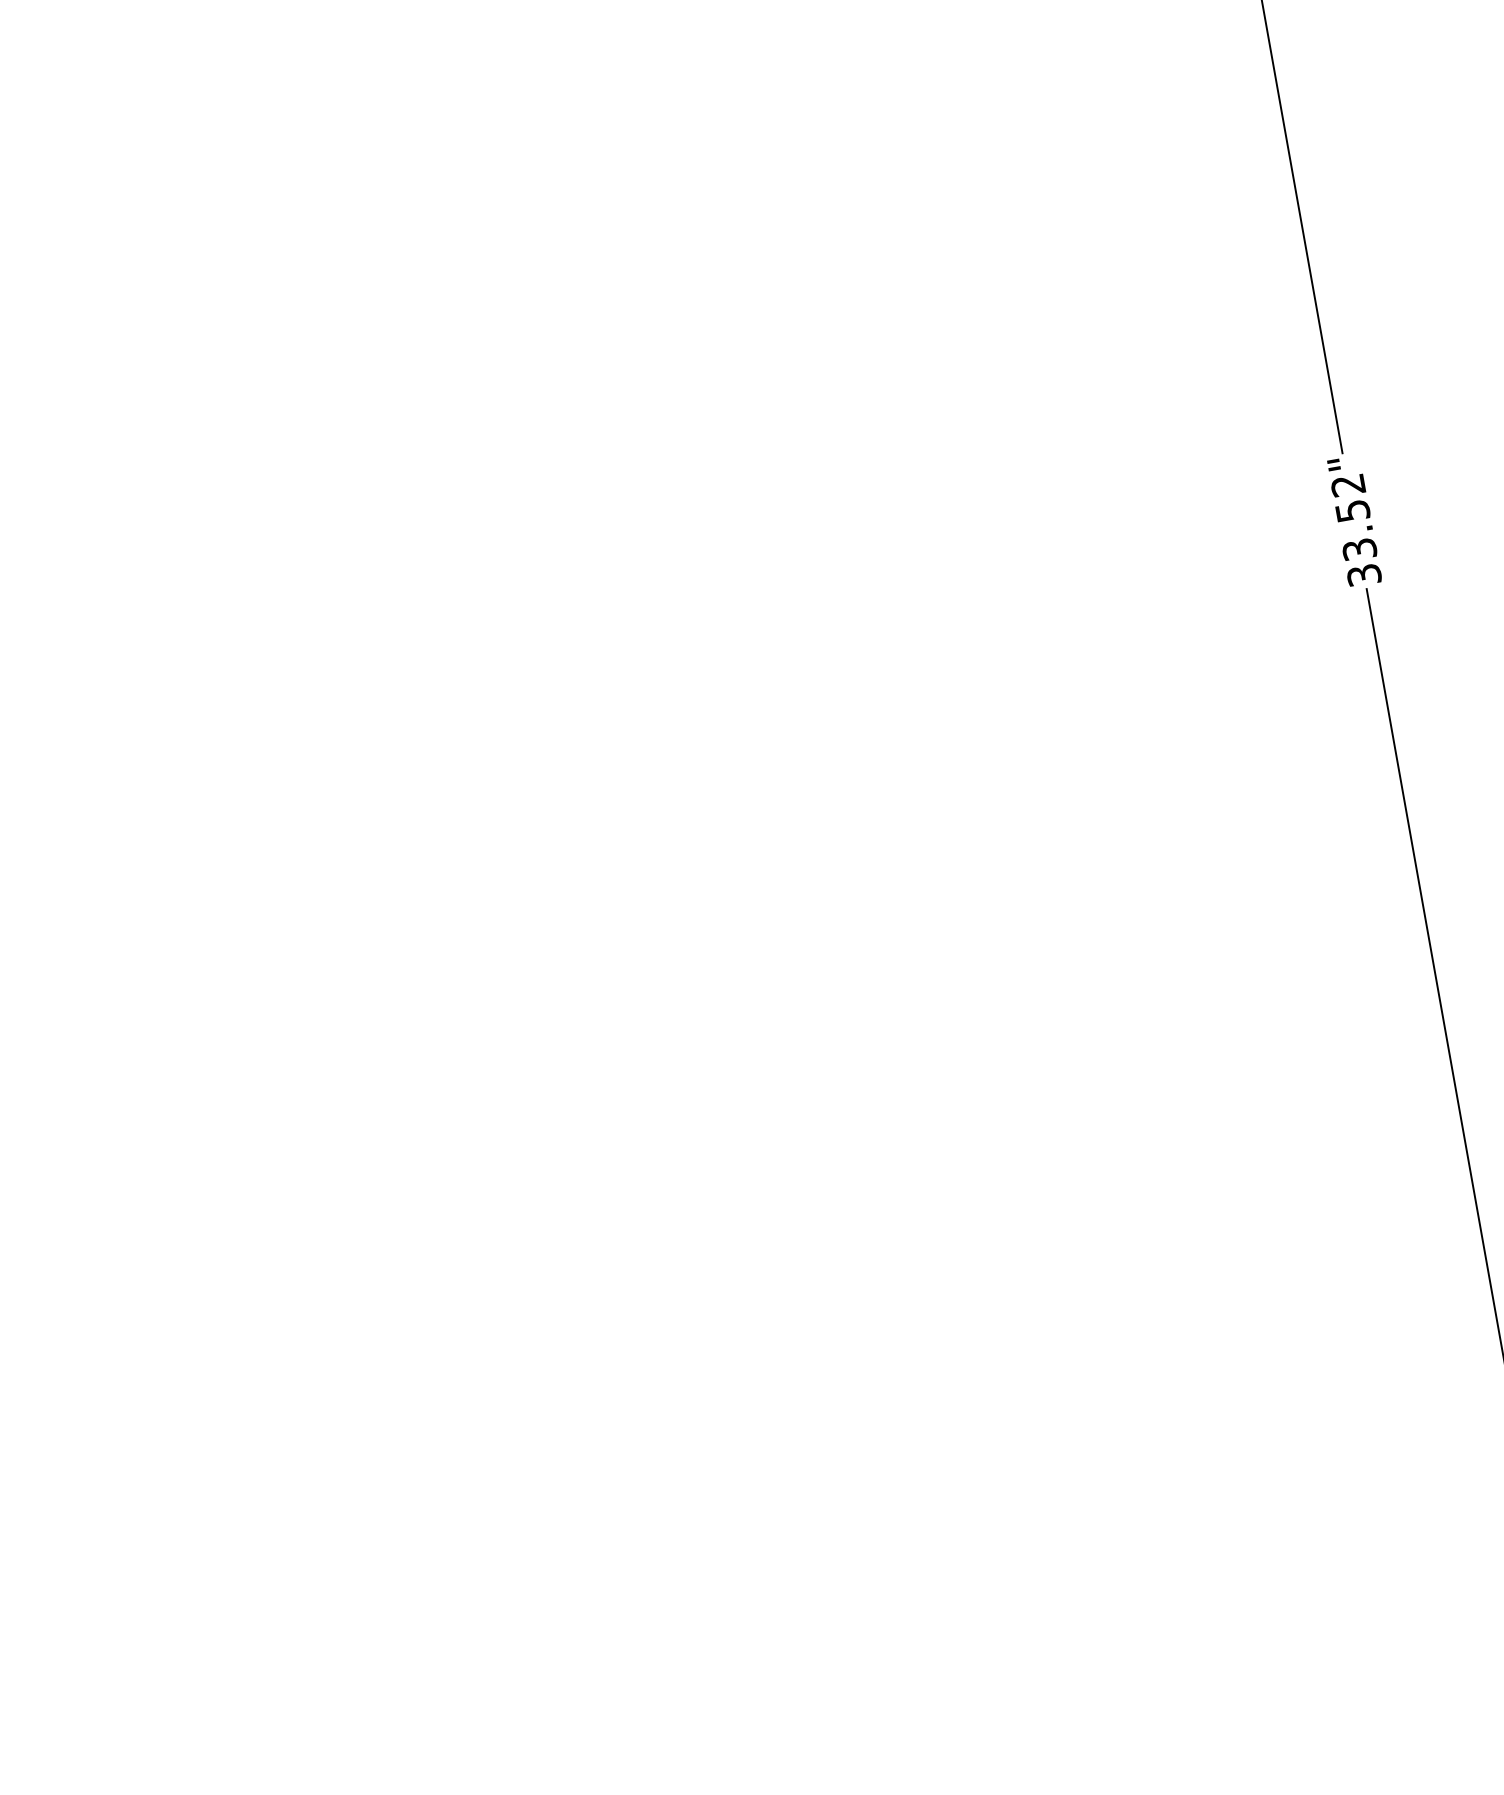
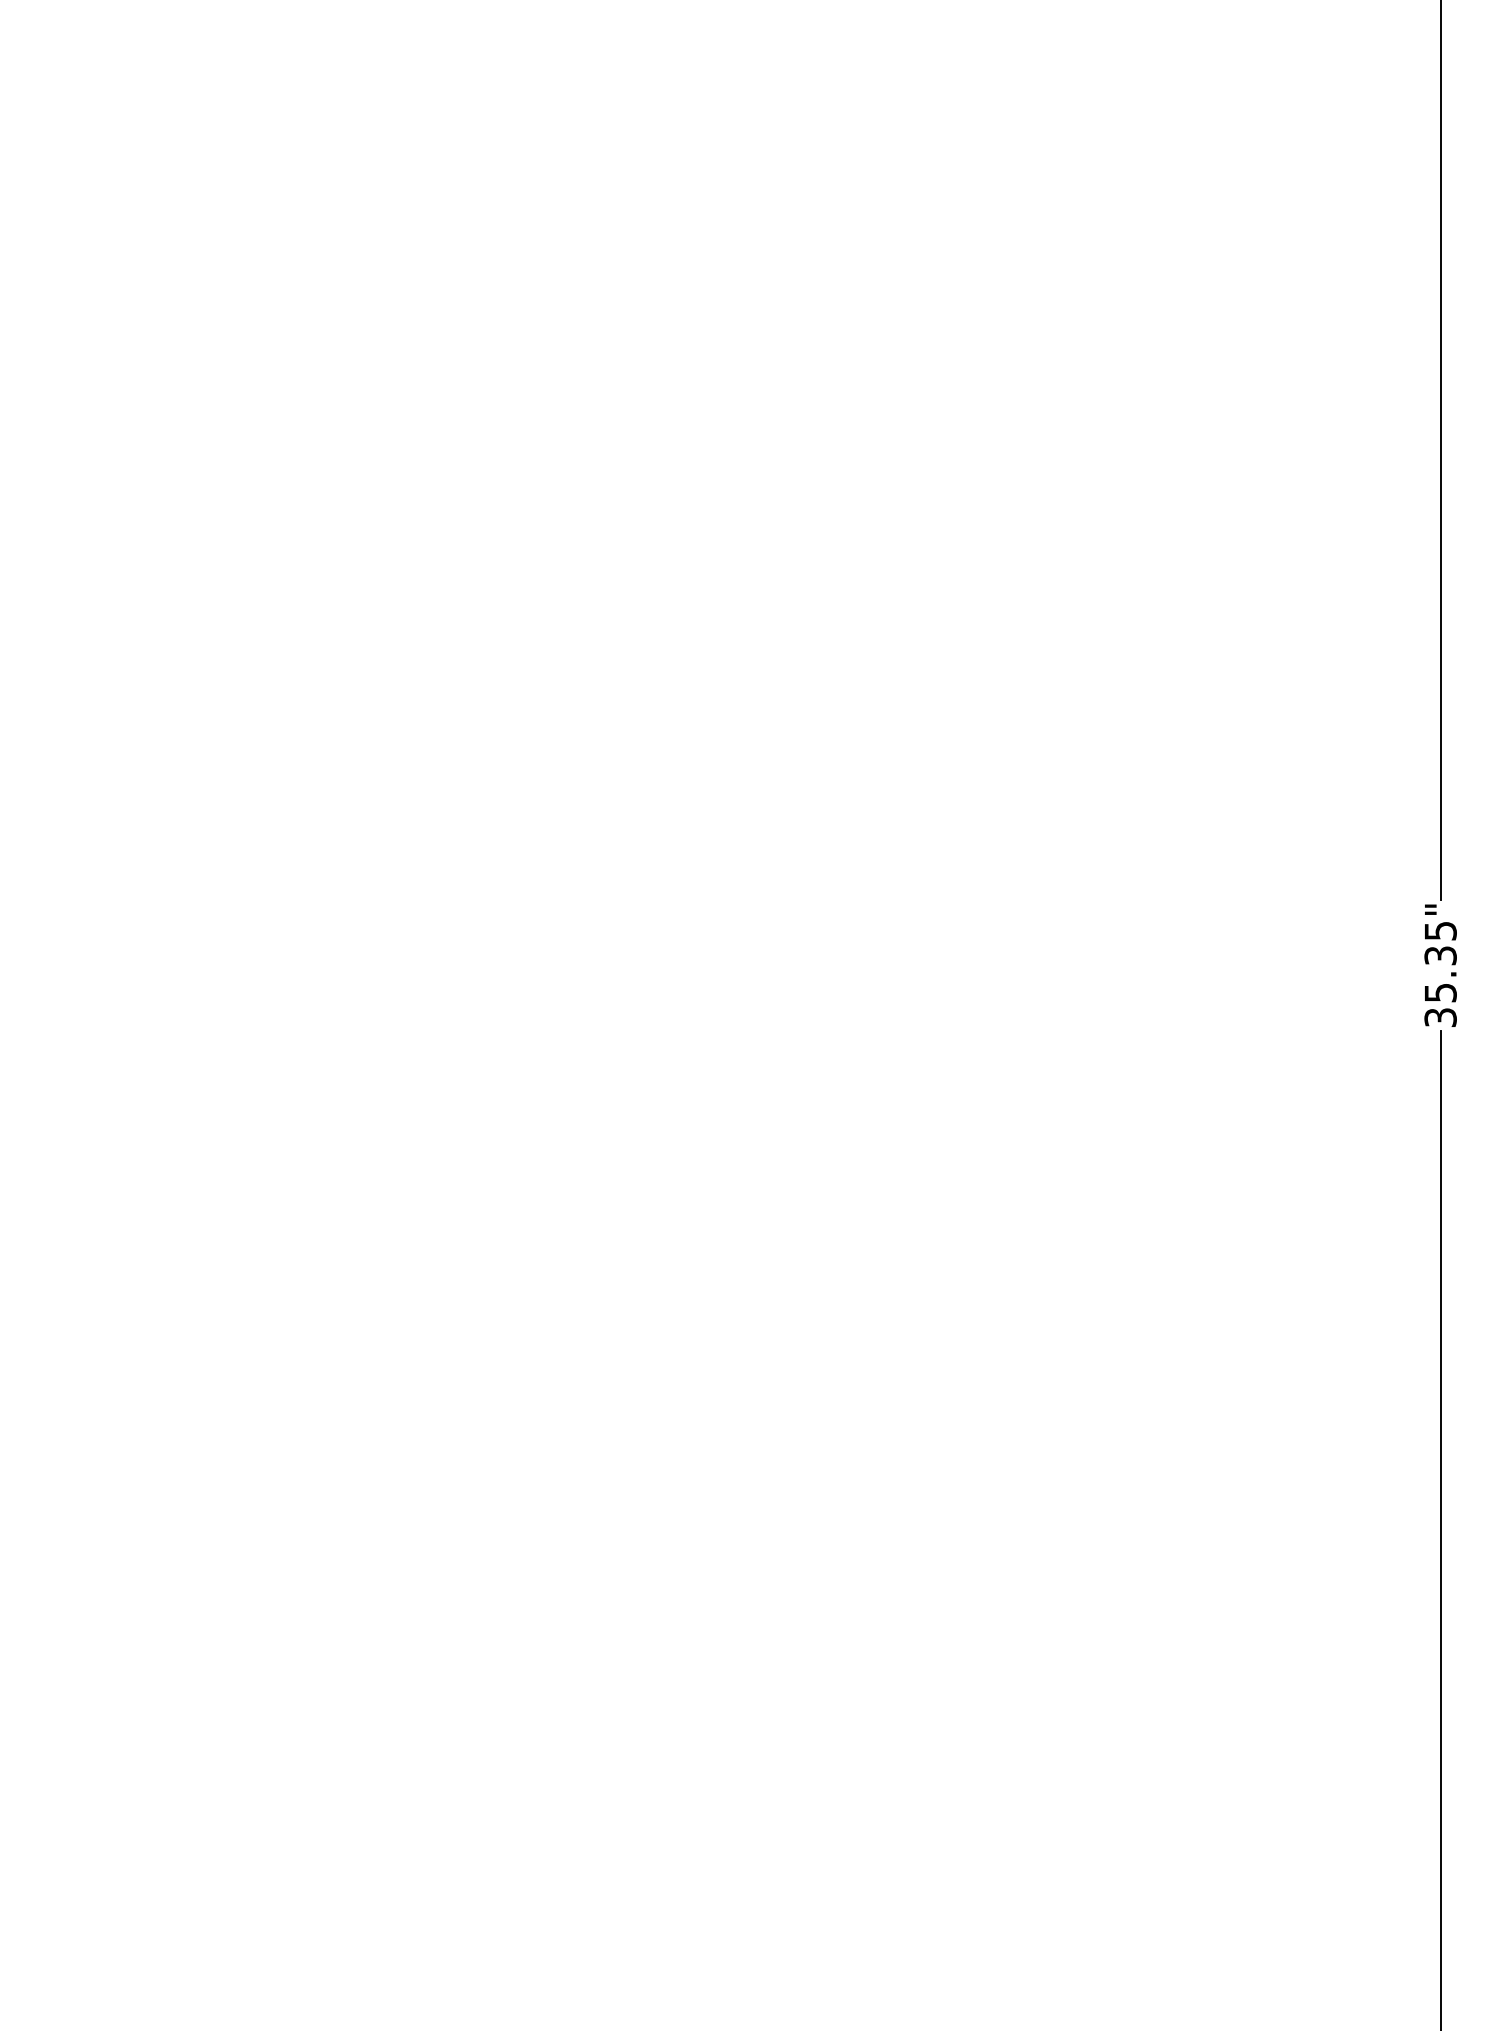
text: (1353, 516) -> (1440, 961), 33.52" -> 35.35"

